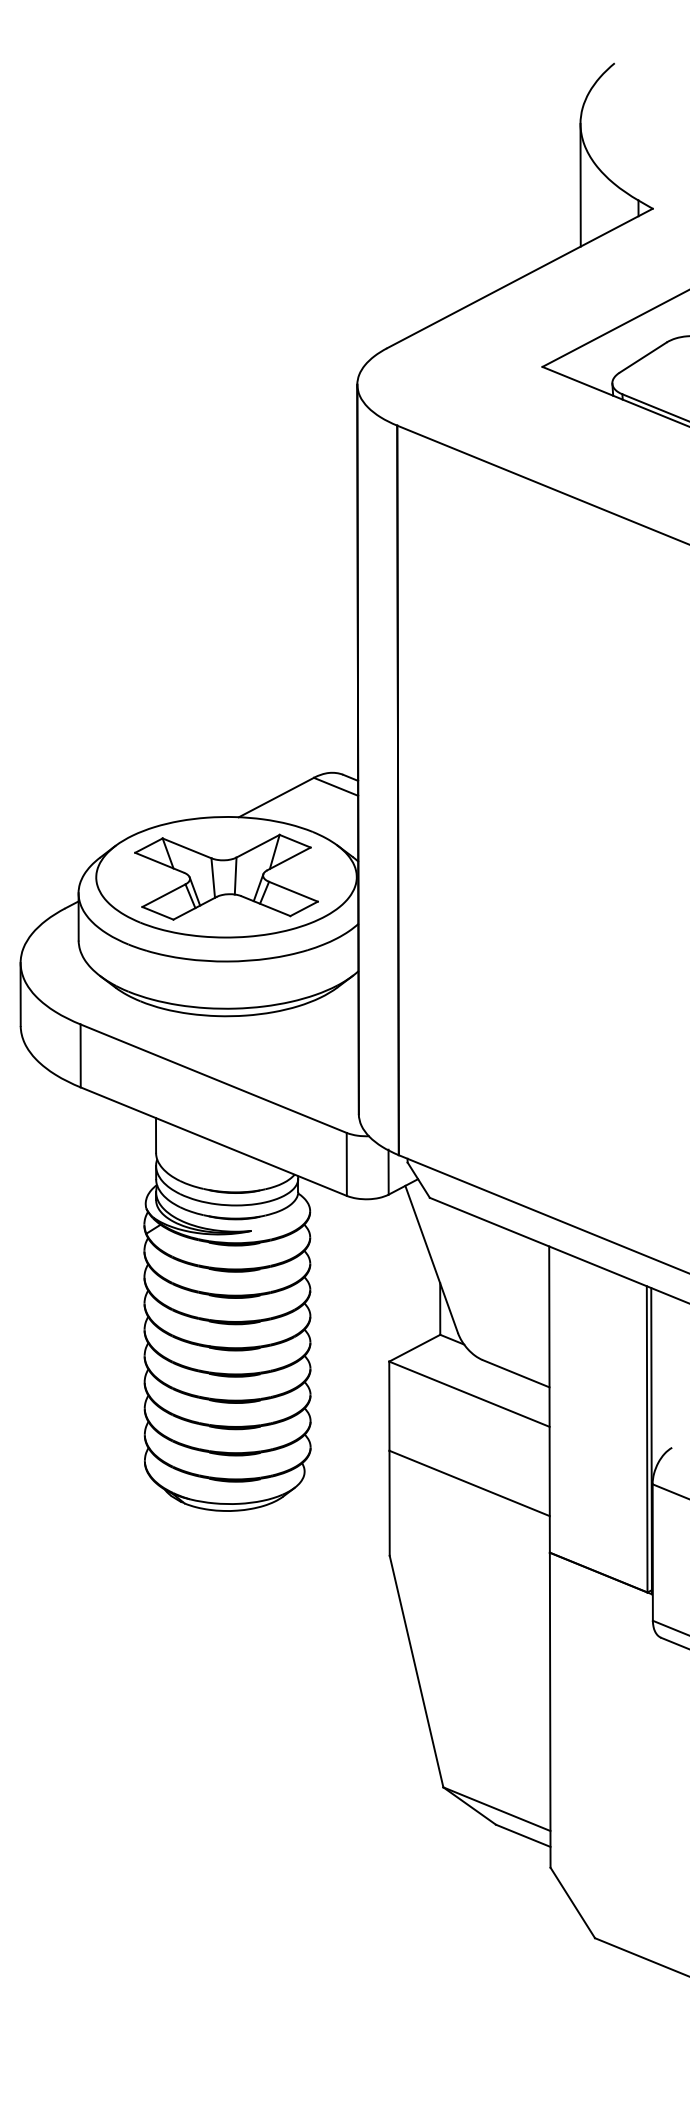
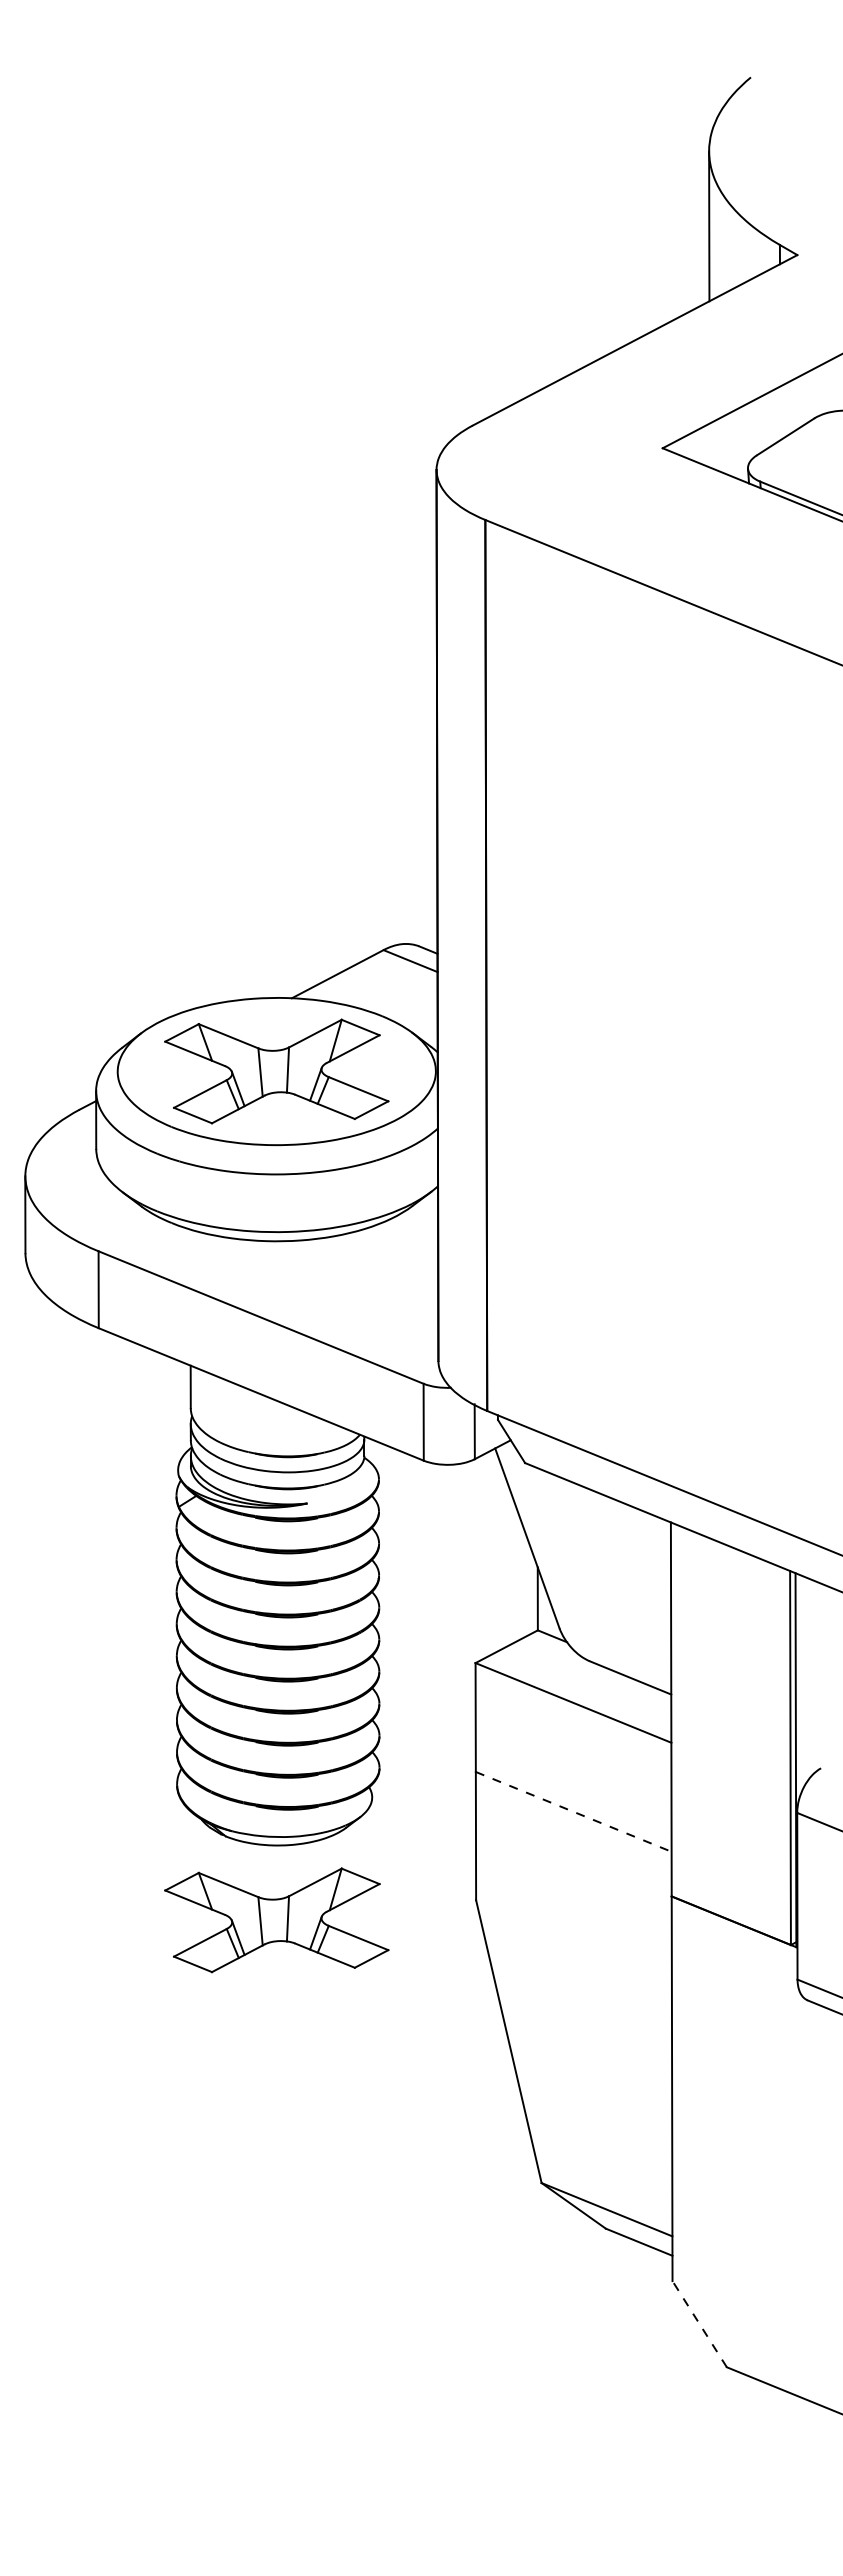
line: (469, 1483) -> (573, 1811), solid -> dashed
part: (226, 1571) -> (276, 1919), added
line: (572, 1902) -> (699, 2323), solid -> dashed

